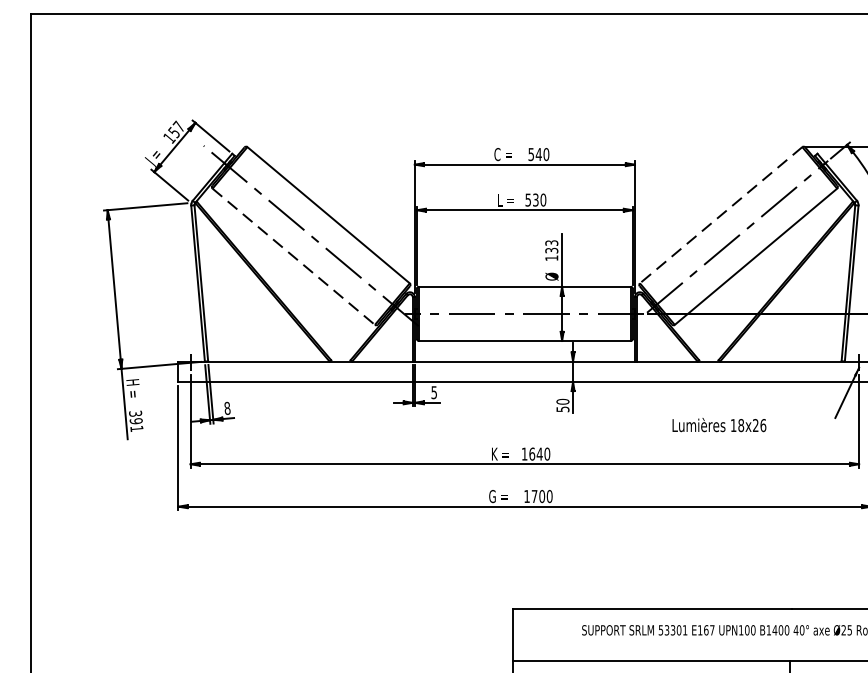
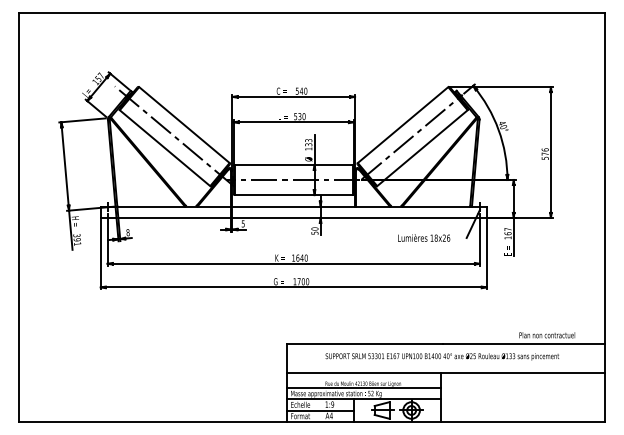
line: (720, 215) -> (402, 125), dashed -> solid
line: (294, 257) -> (165, 148), dashed -> solid
text: (720, 424) -> (424, 237), moved

